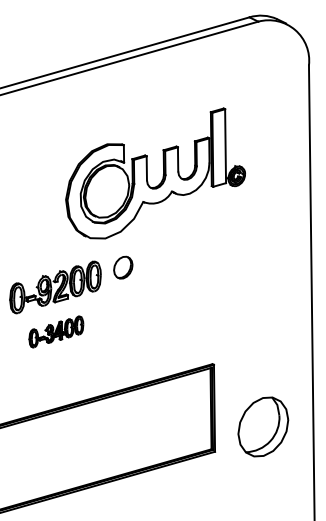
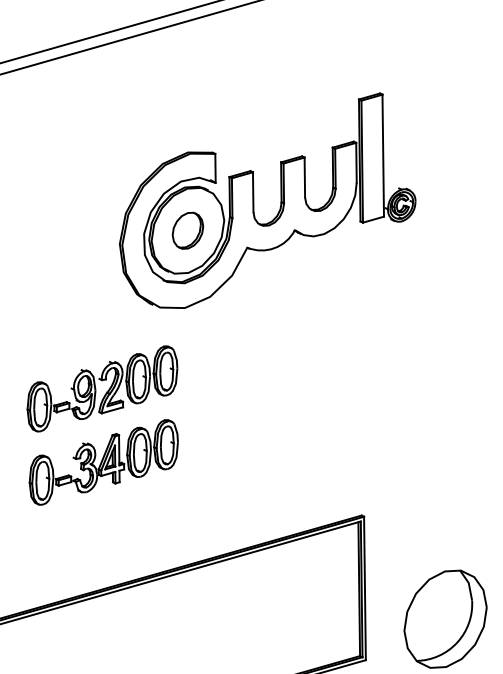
part: (123, 267) -> (188, 230), moved
part: (56, 331) -> (104, 461), size x1.67

